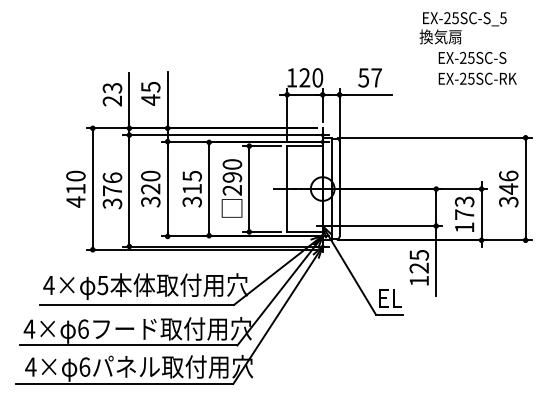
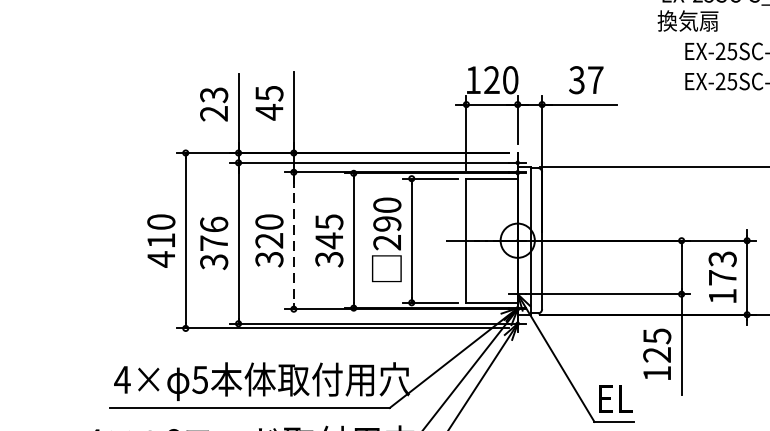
text: (363, 77) -> (576, 79), 57 -> 37
text: (191, 188) -> (328, 239), 315 -> 345
line: (167, 189) -> (293, 241), solid -> dashed

